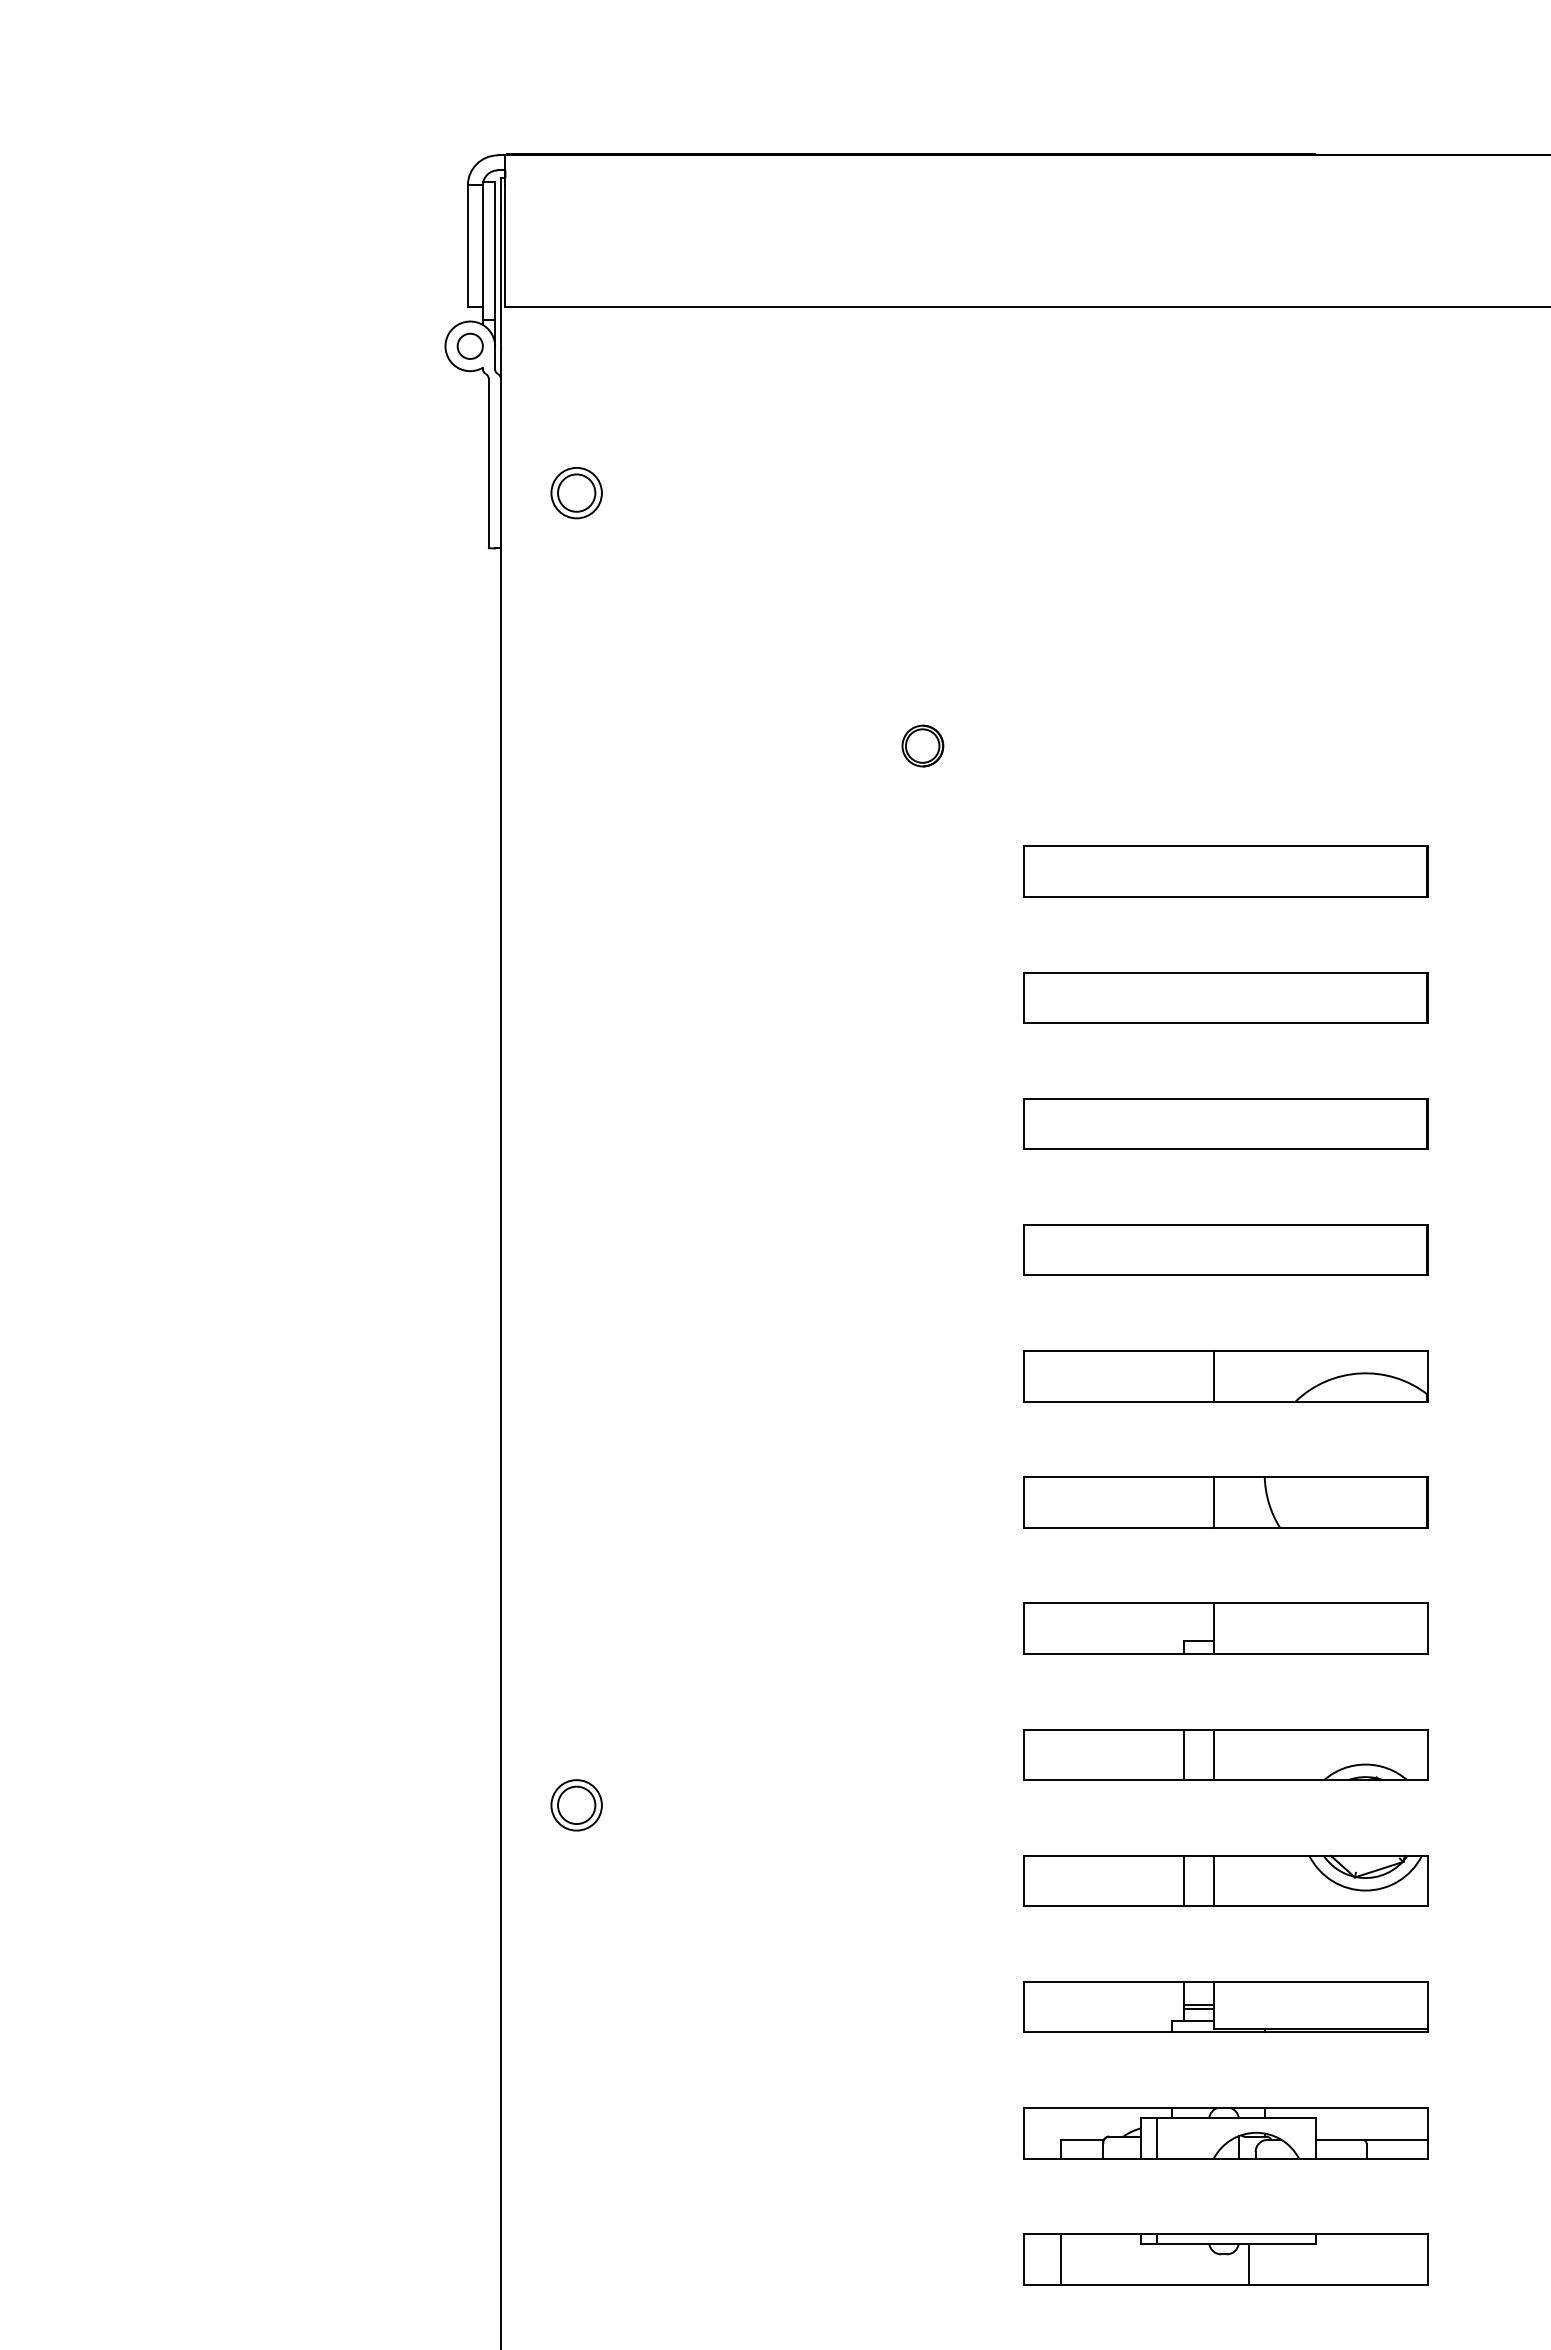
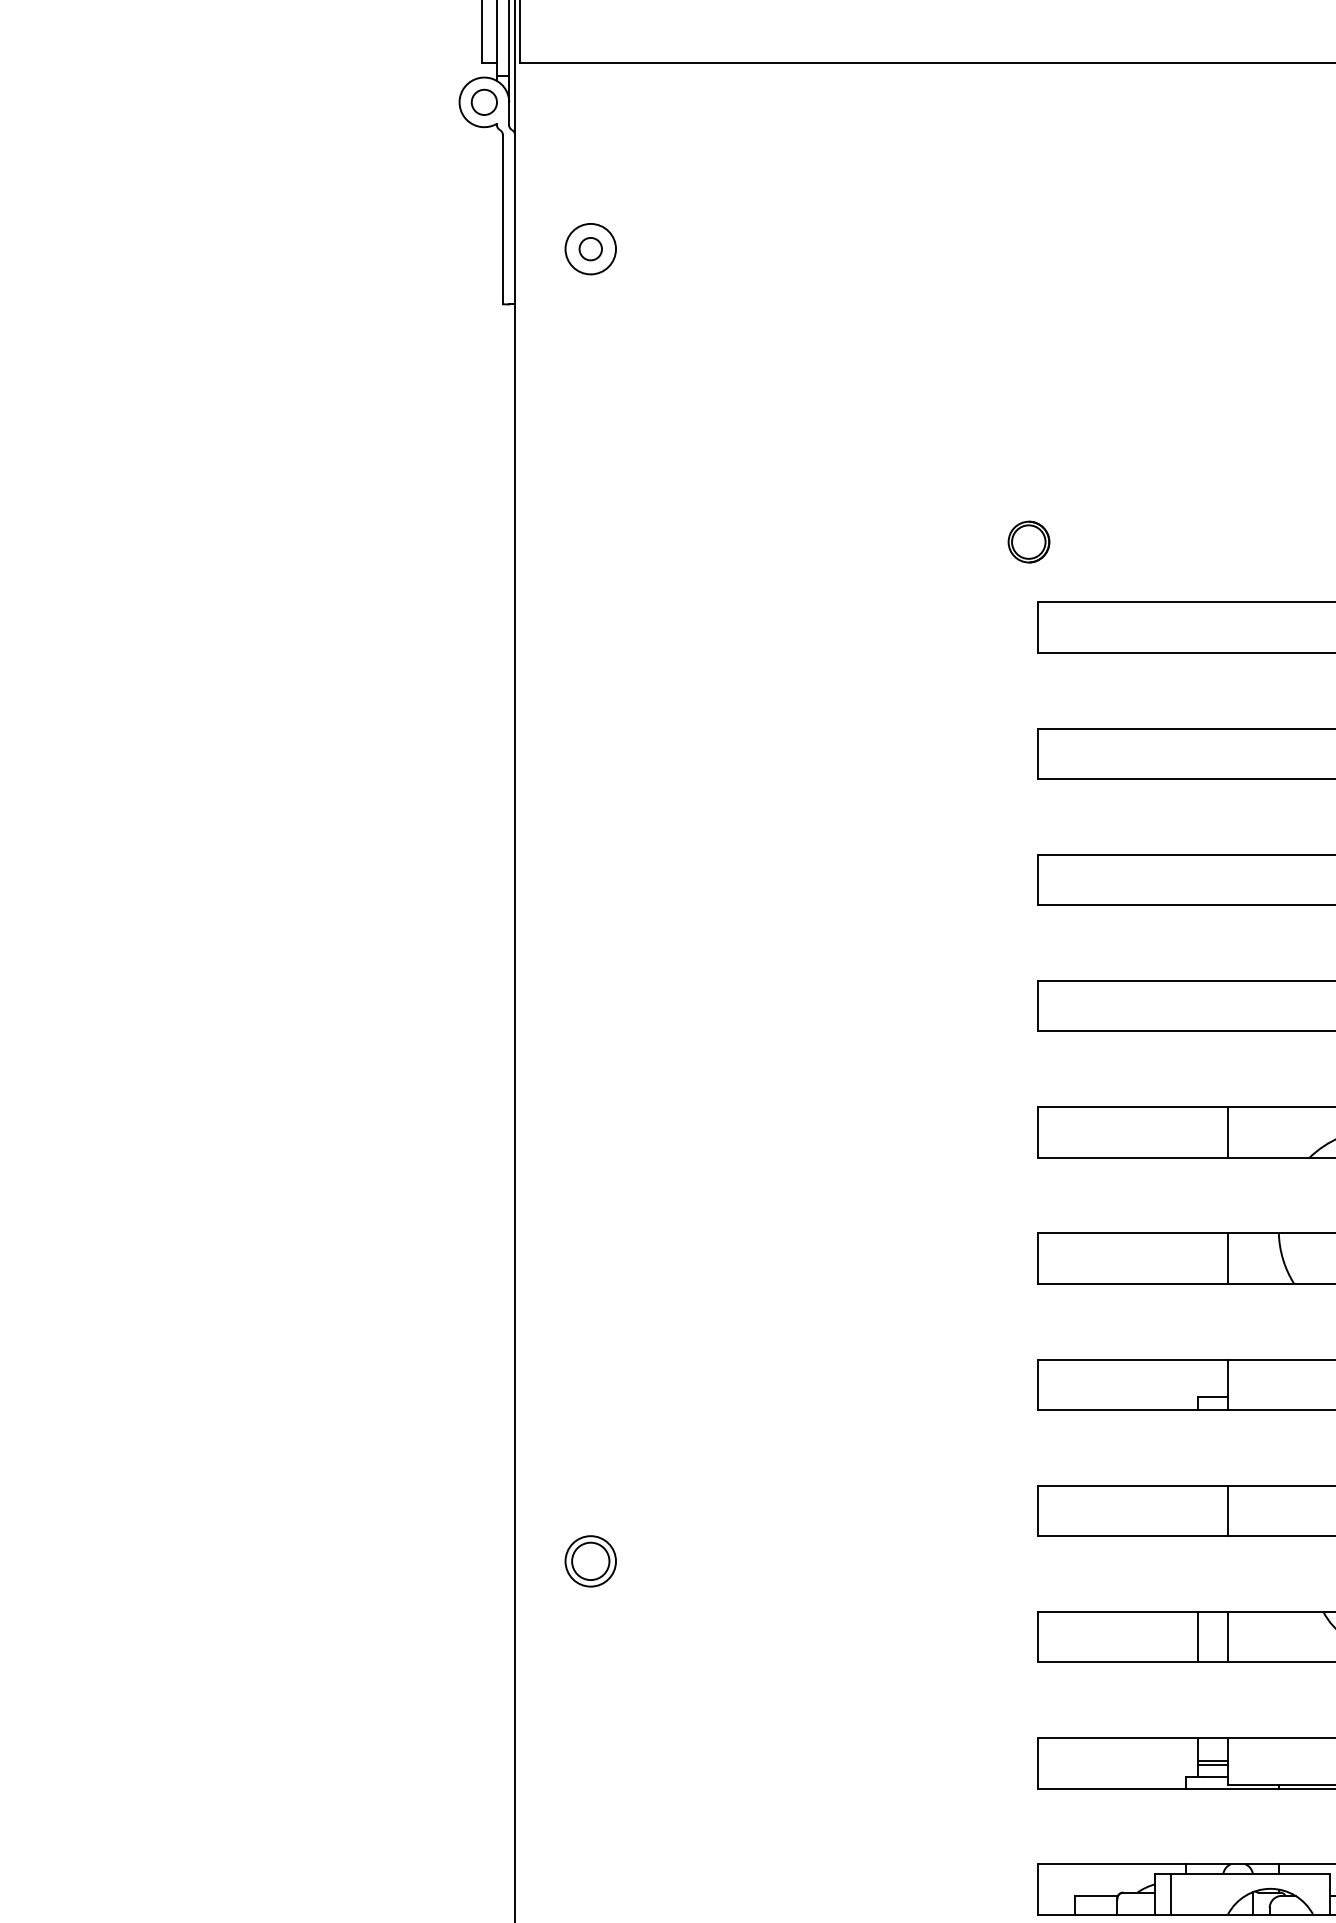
circle: (576, 492) -> (590, 248), size x0.6
part: (922, 745) -> (1028, 541), moved
line: (1183, 1754) -> (1197, 1510), removed

